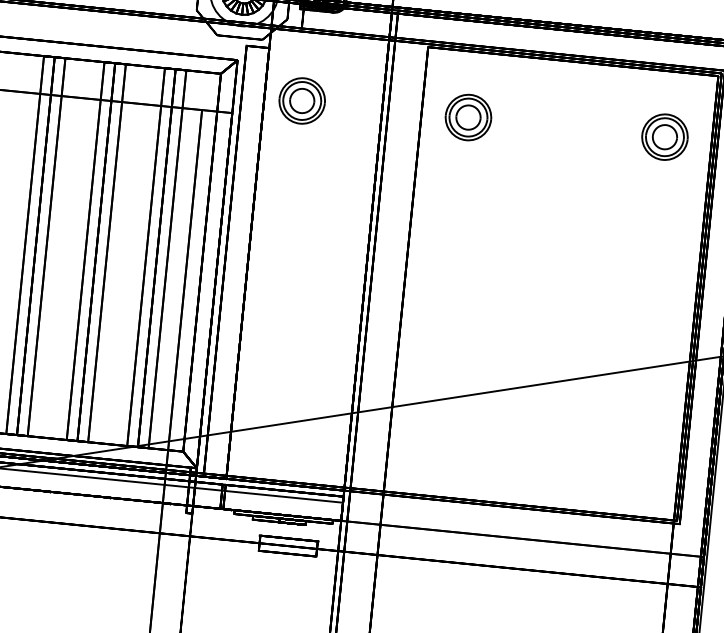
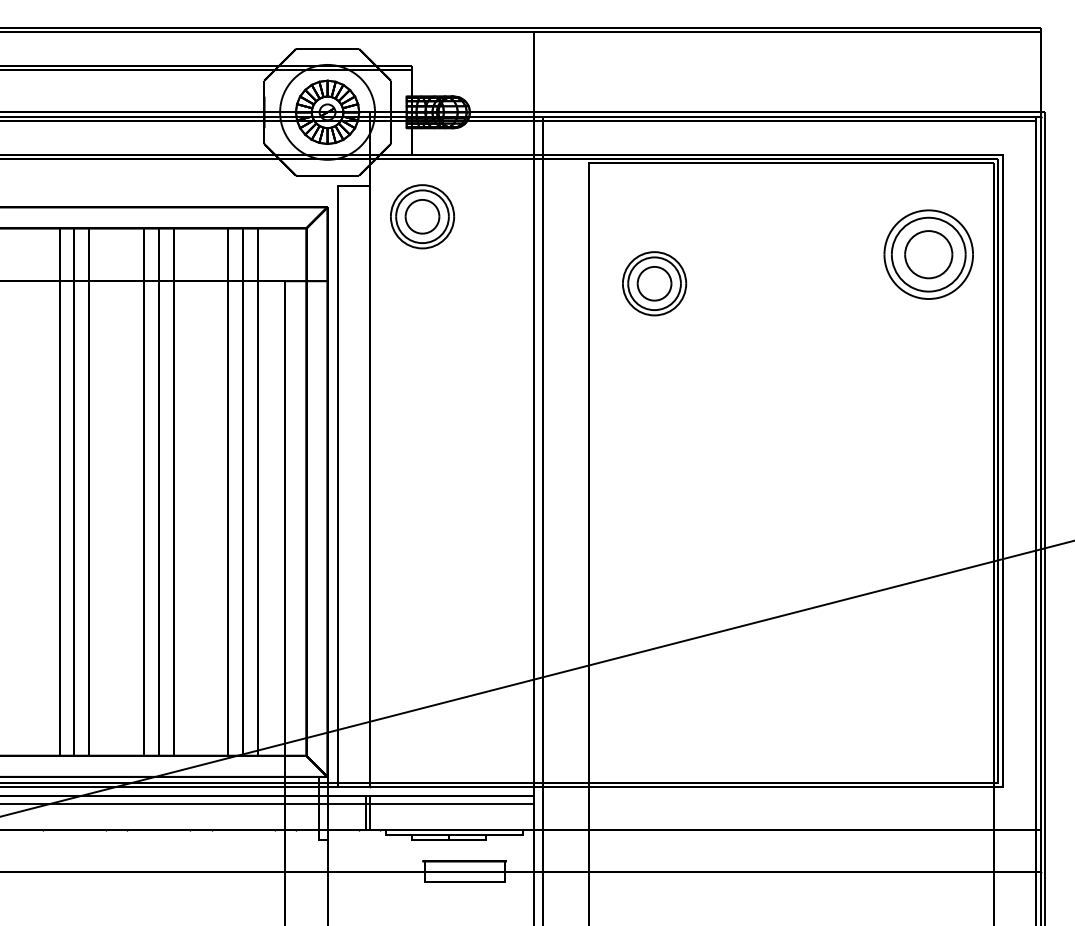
part: (302, 100) -> (422, 216), moved
part: (468, 117) -> (654, 283), moved
part: (664, 136) -> (928, 254), size x1.4

